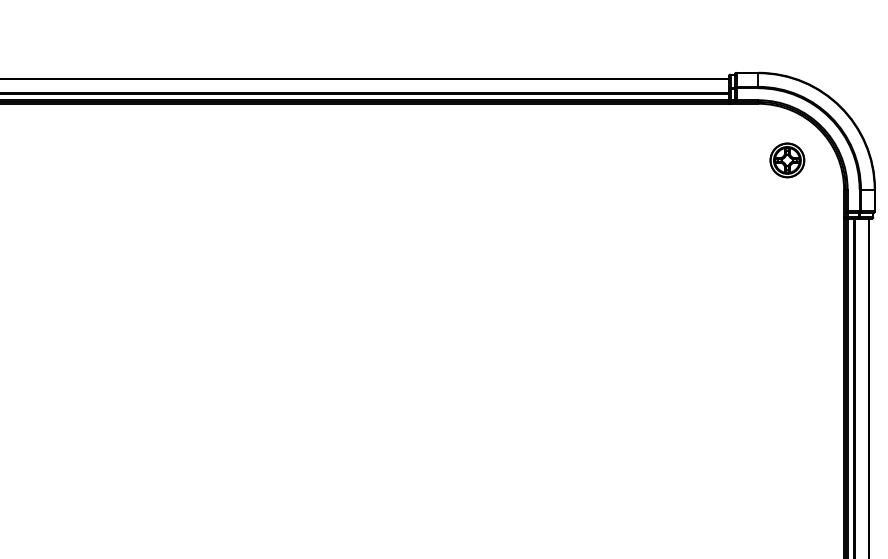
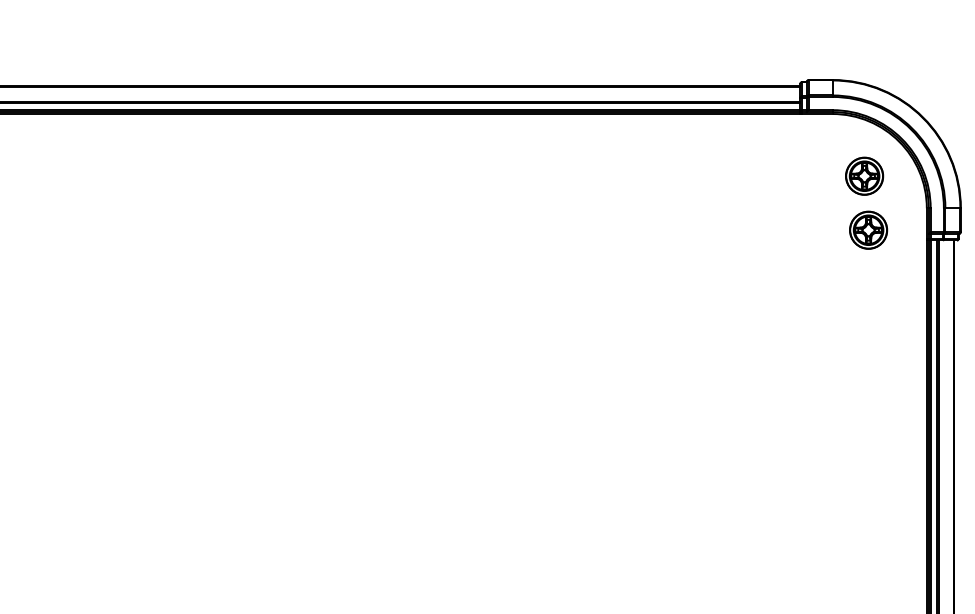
part: (790, 208) -> (868, 229), added

